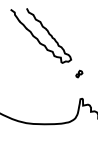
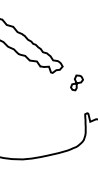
part: (79, 73) -> (76, 81), size x1.67

